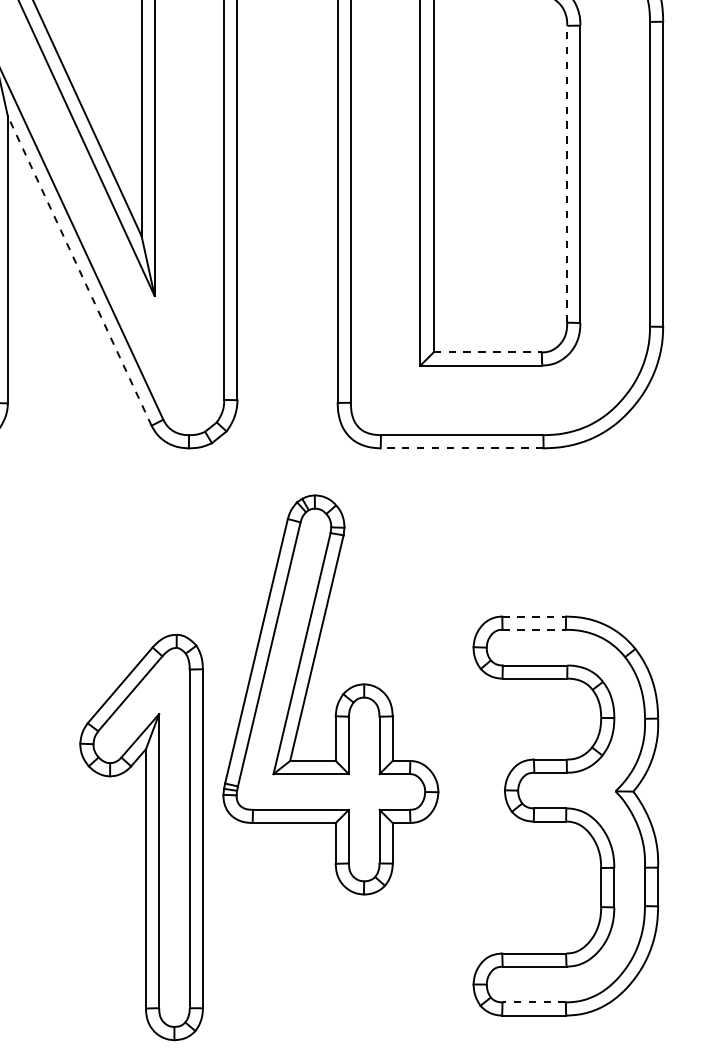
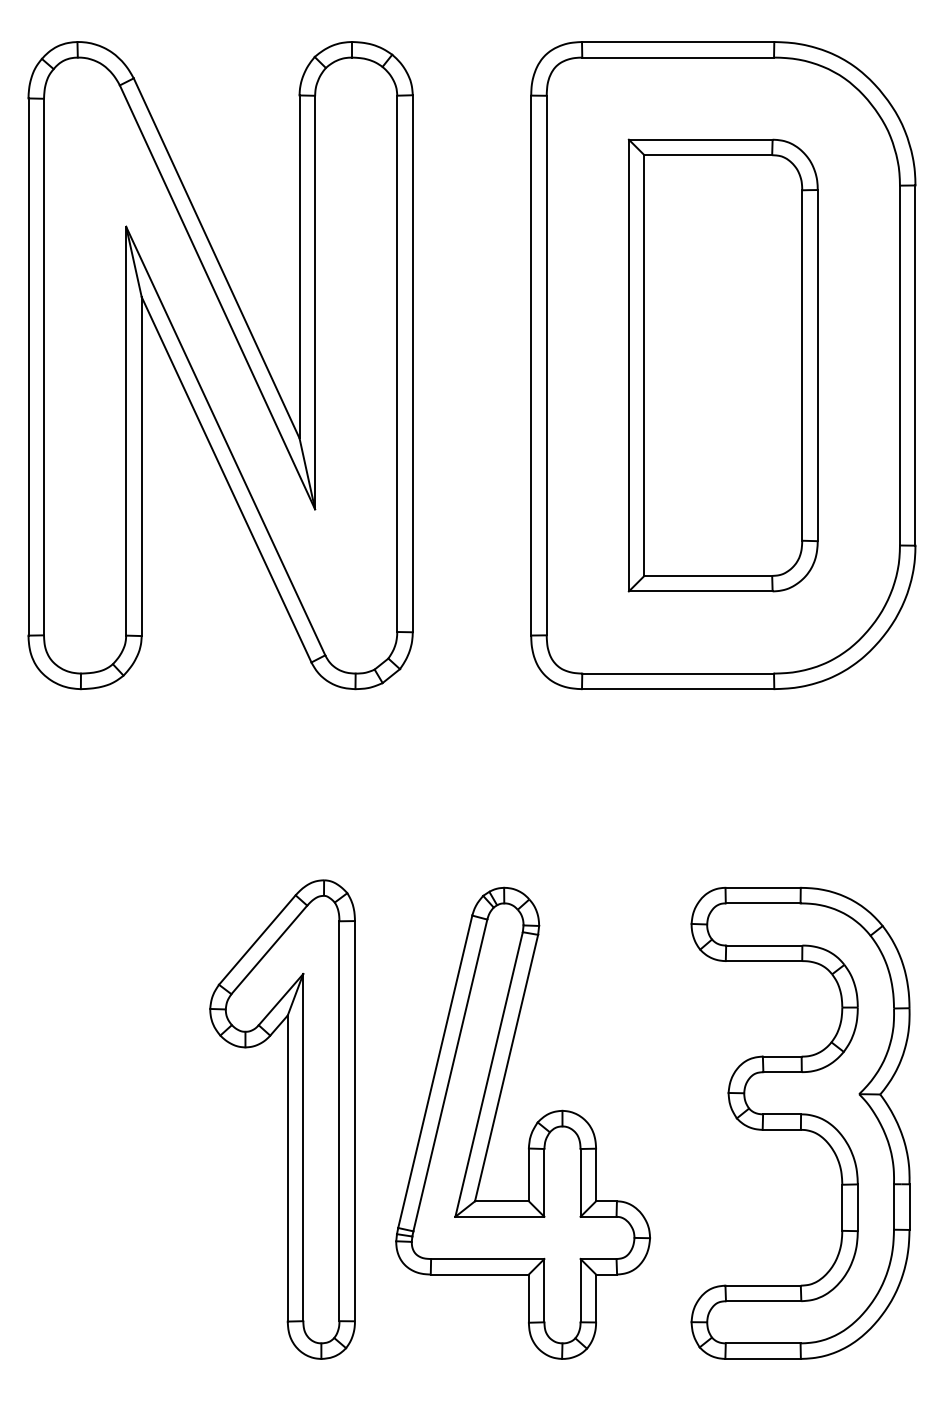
line: (567, 174) -> (802, 365), dashed -> solid
line: (79, 270) -> (226, 479), dashed -> solid
line: (487, 352) -> (708, 575), dashed -> solid
line: (461, 448) -> (677, 689), dashed -> solid
line: (534, 616) -> (763, 887), dashed -> solid
line: (534, 629) -> (763, 903), dashed -> solid
part: (339, 698) -> (533, 1127), moved
part: (141, 837) -> (282, 1119), moved
line: (533, 1002) -> (762, 1343), dashed -> solid

